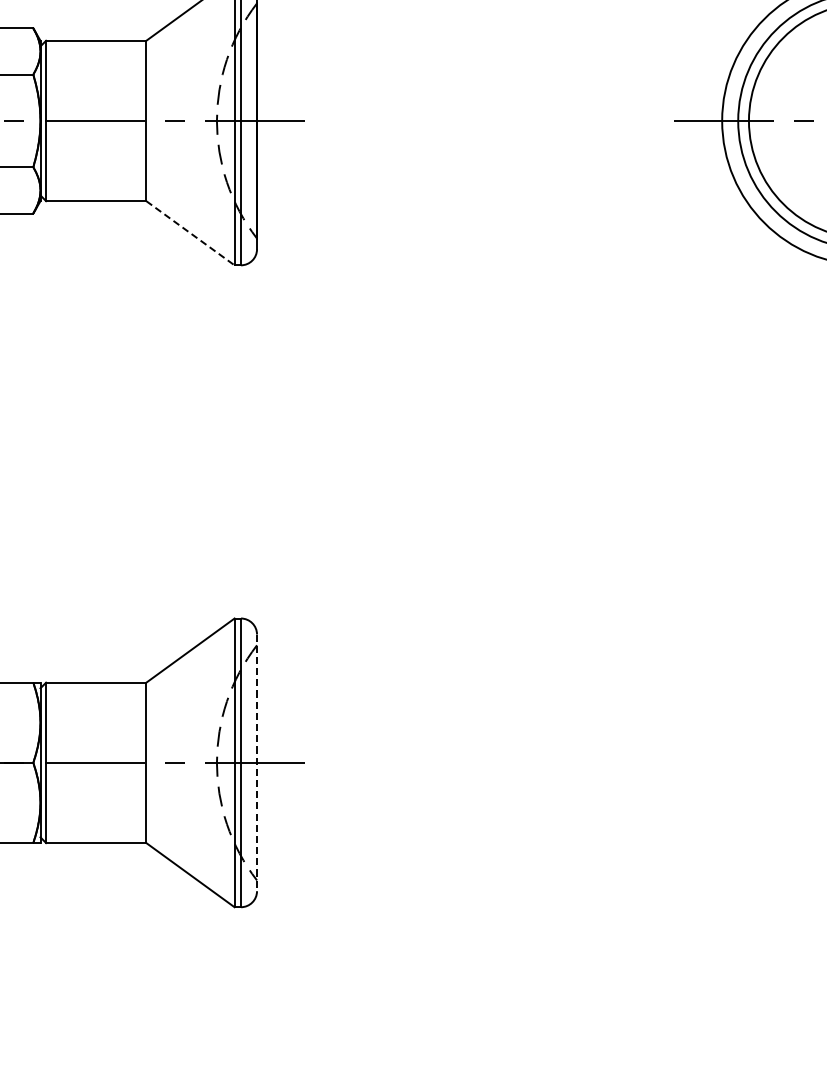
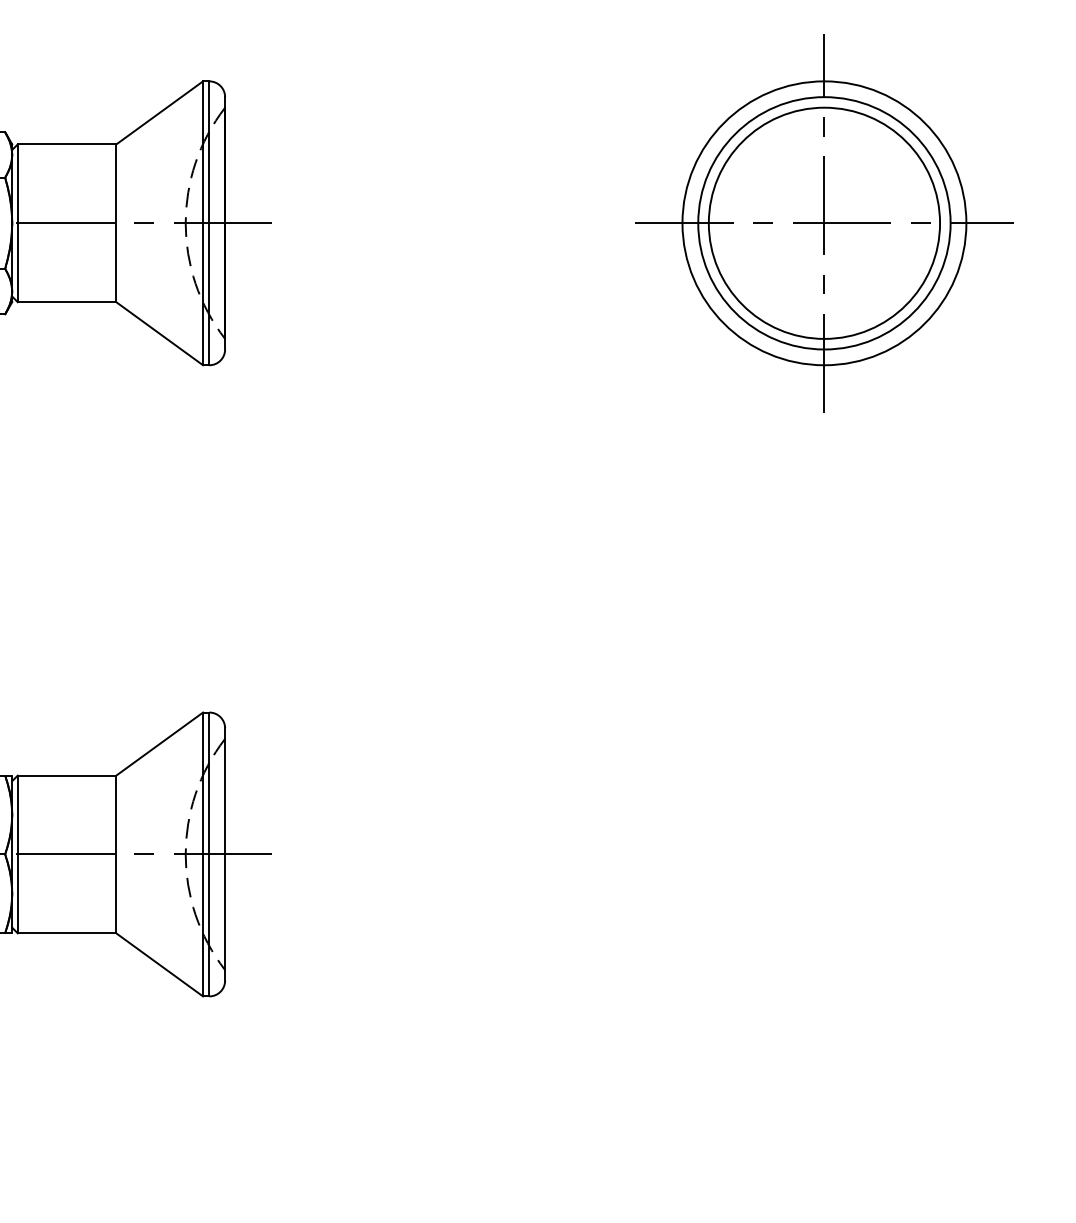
line: (190, 233) -> (159, 333), dashed -> solid
line: (257, 762) -> (225, 854), dashed -> solid

